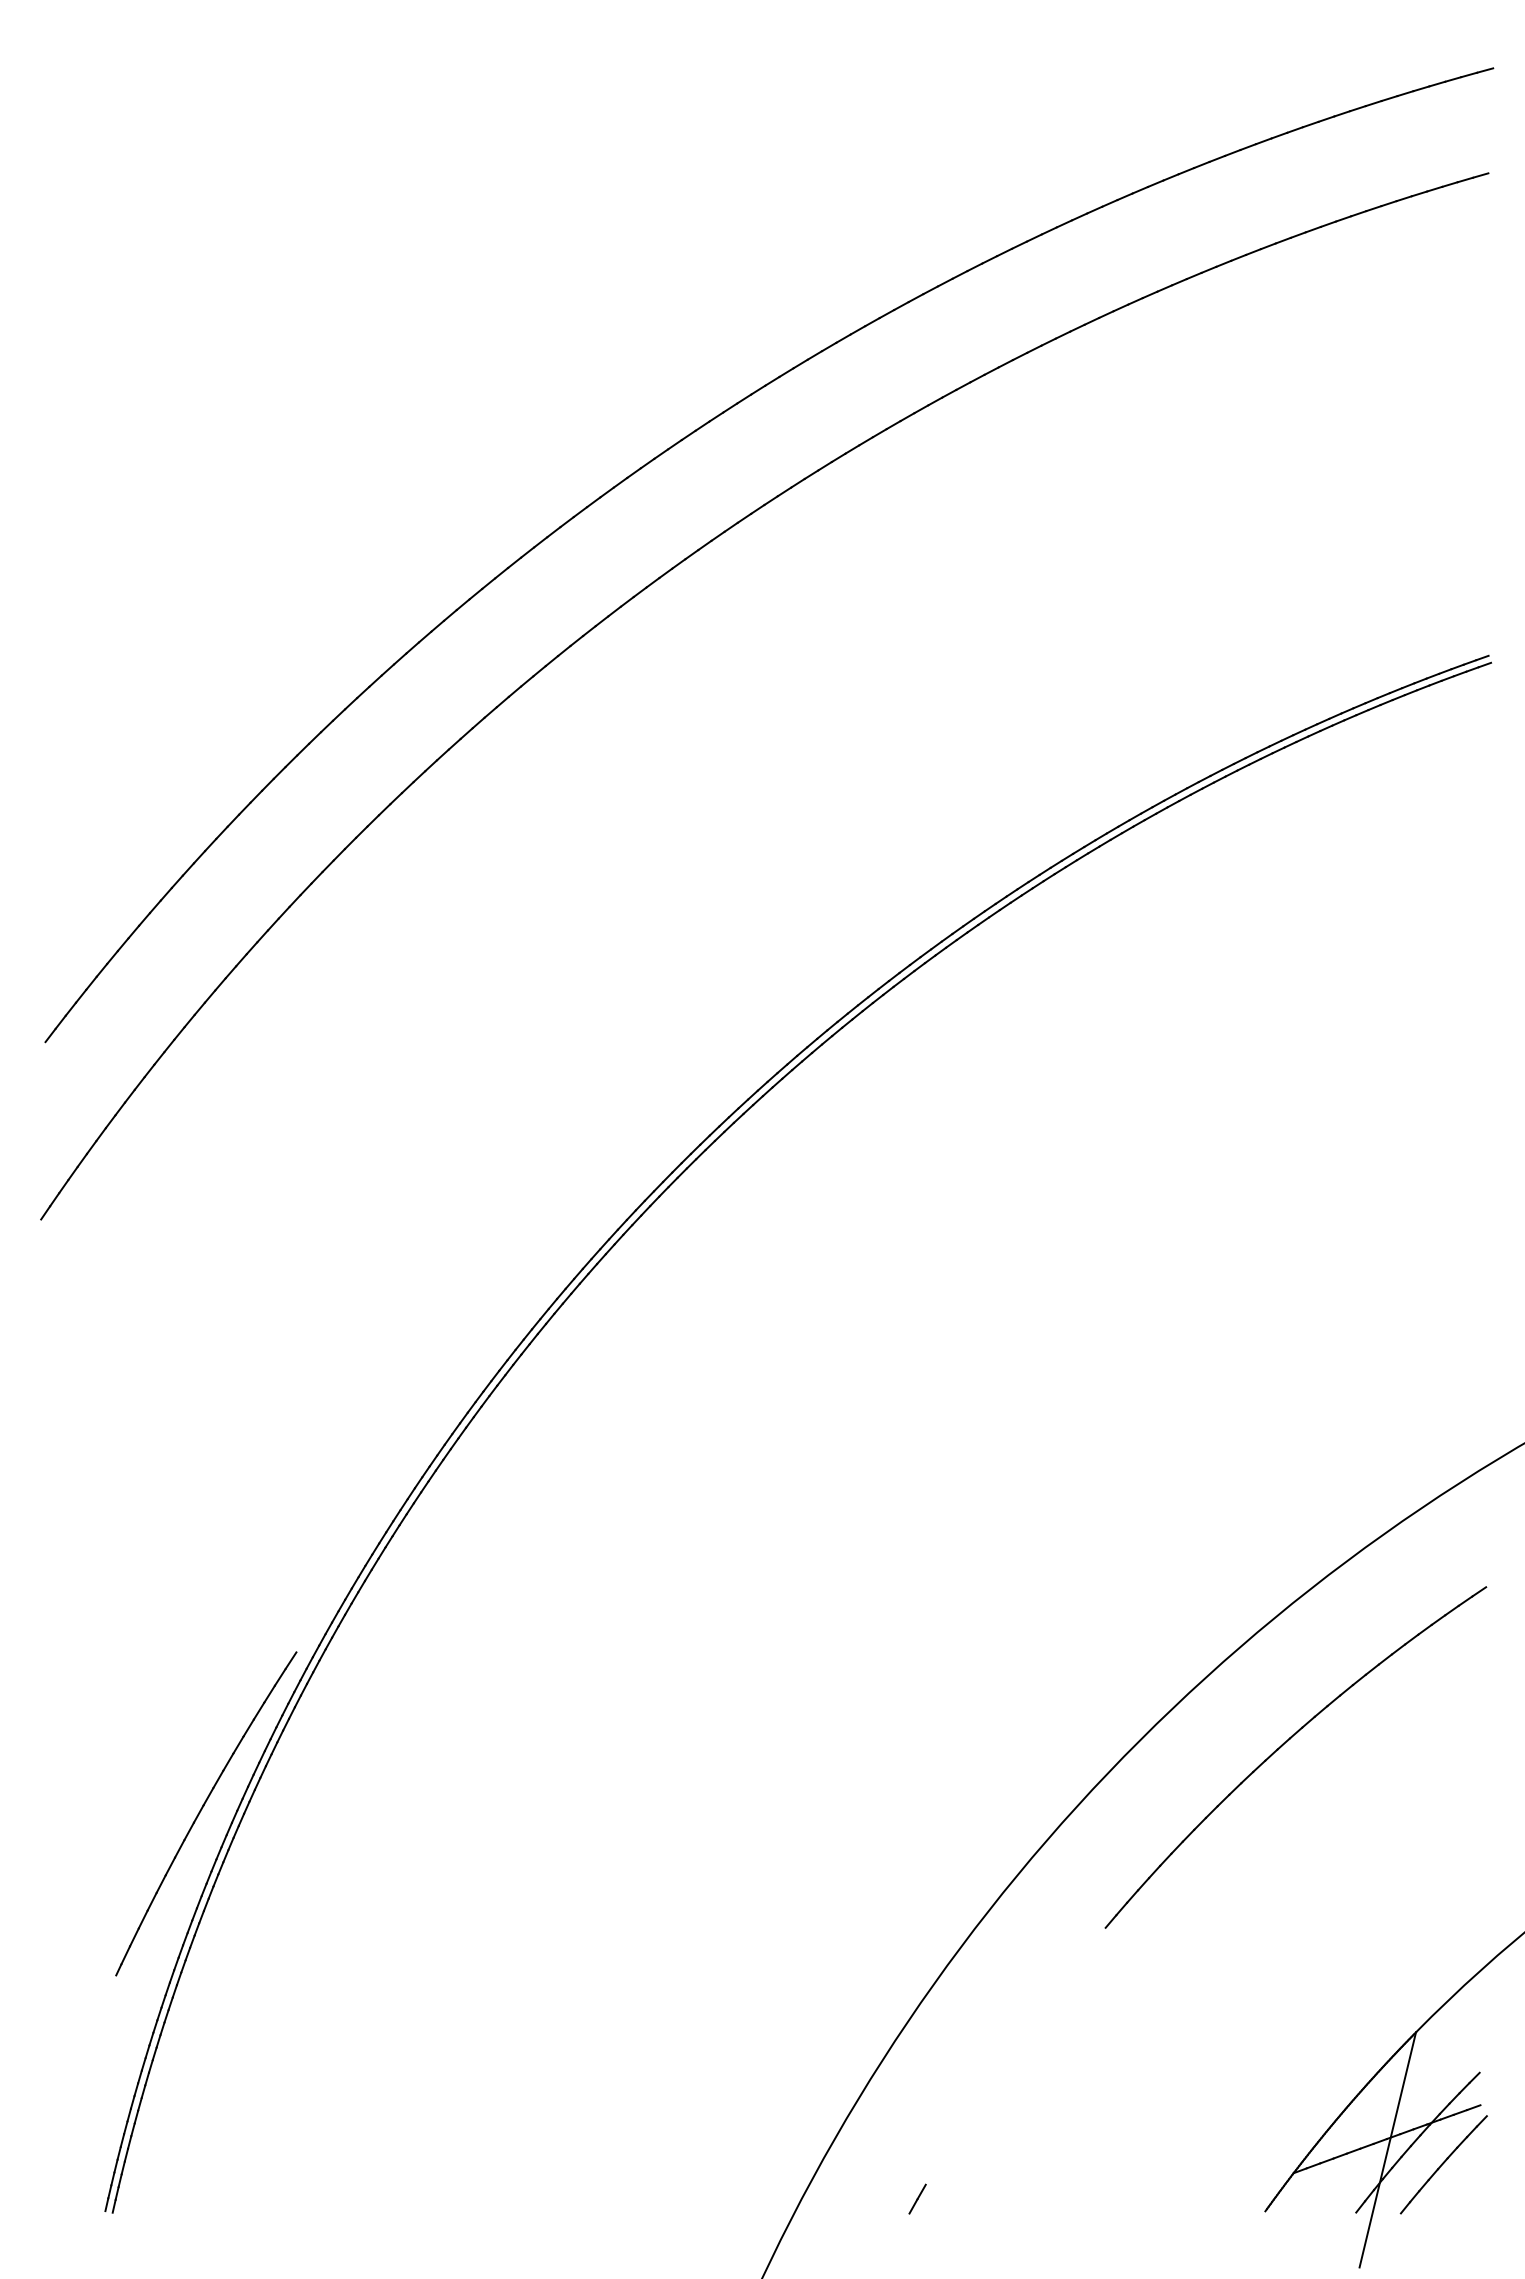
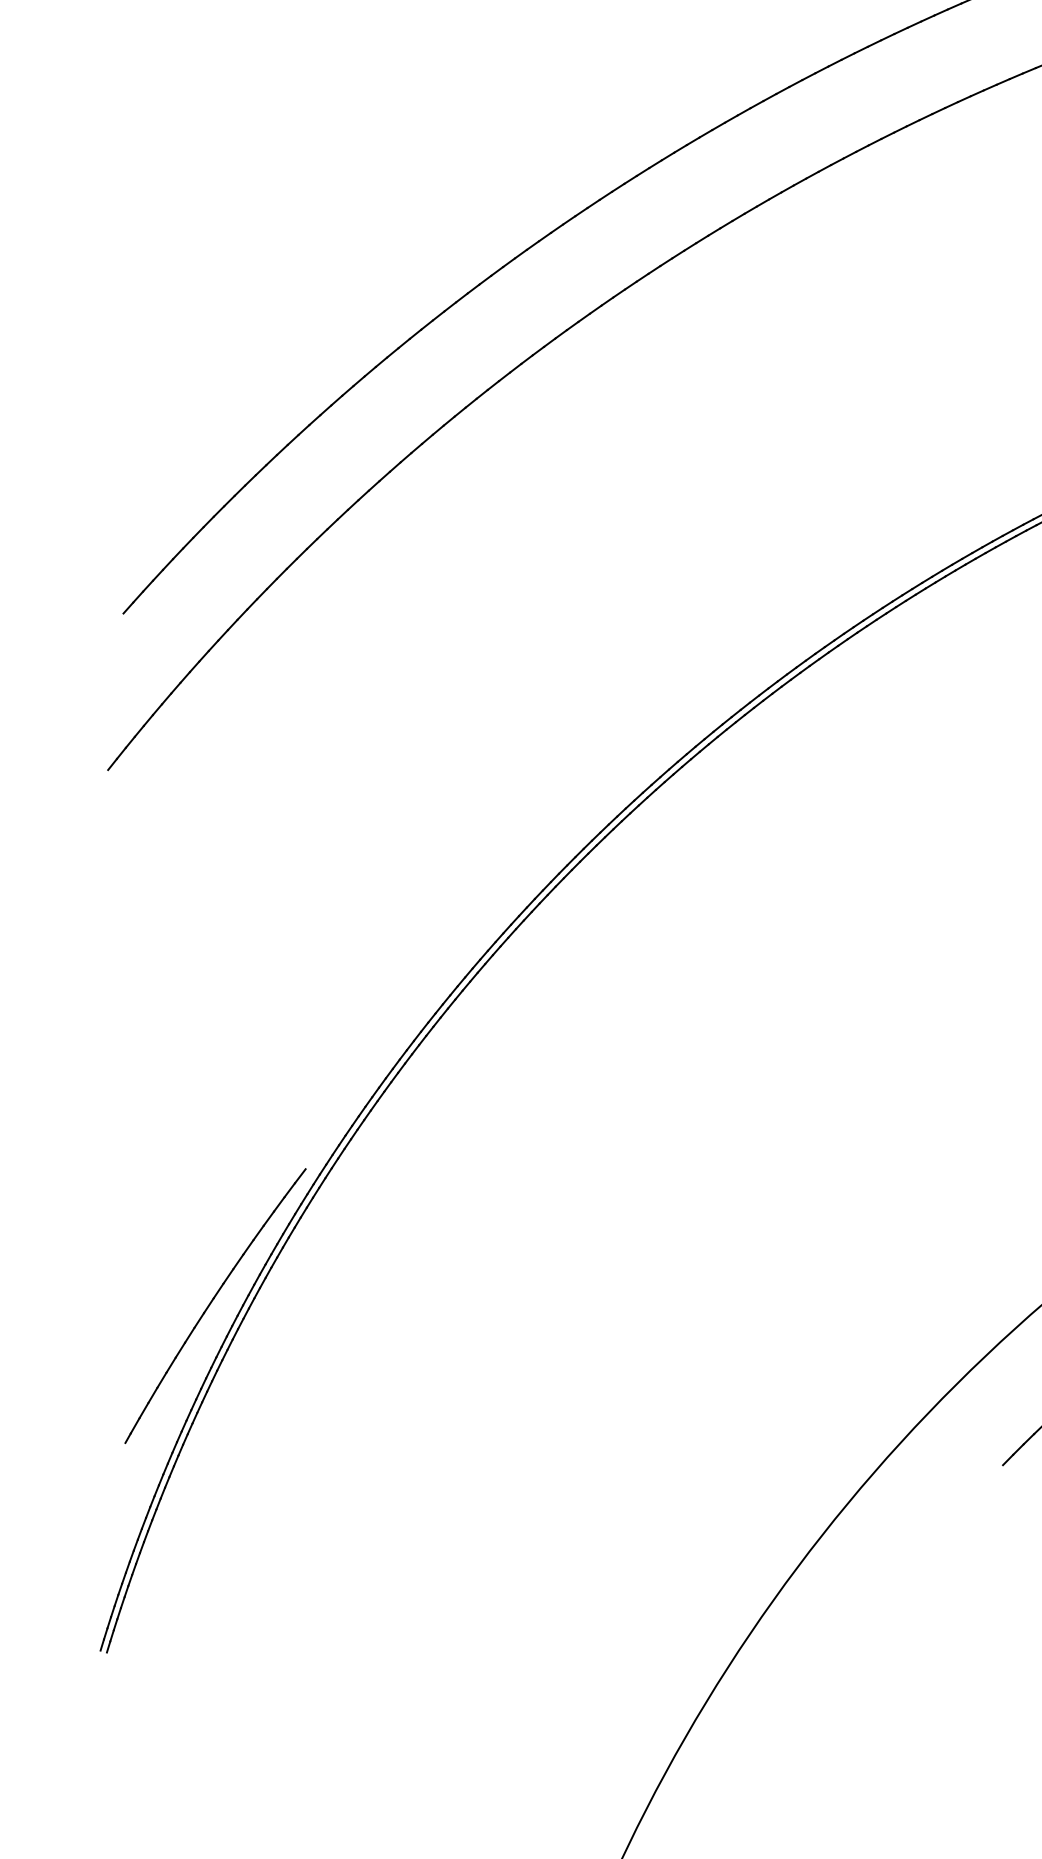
line: (917, 2198) -> (819, 1692), removed

